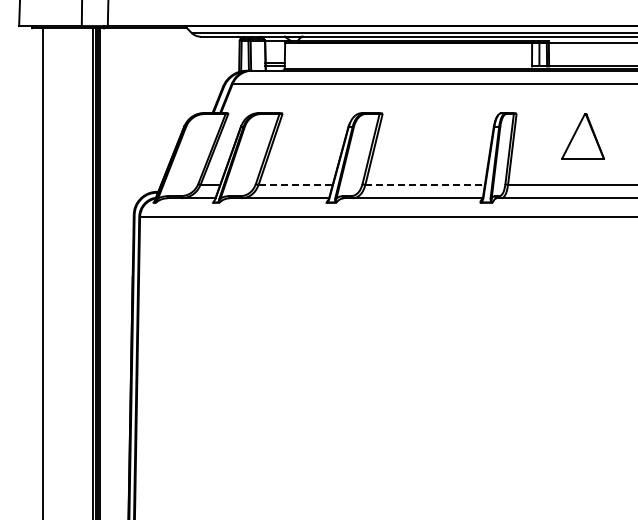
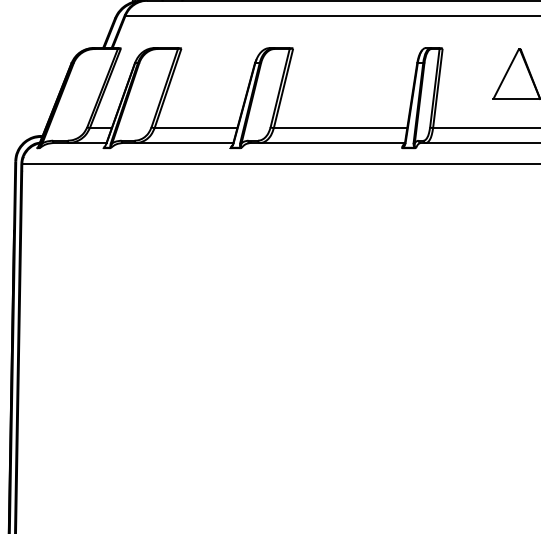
line: (296, 184) -> (196, 127), dashed -> solid
line: (425, 184) -> (340, 127), dashed -> solid

